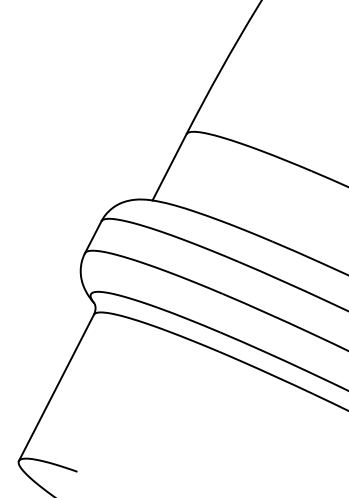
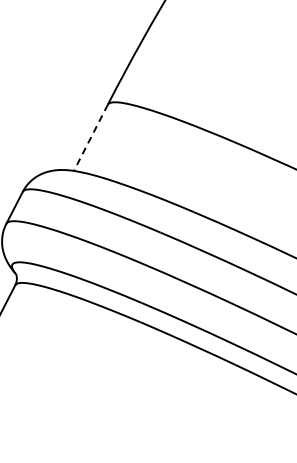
line: (169, 167) -> (90, 137), solid -> dashed

